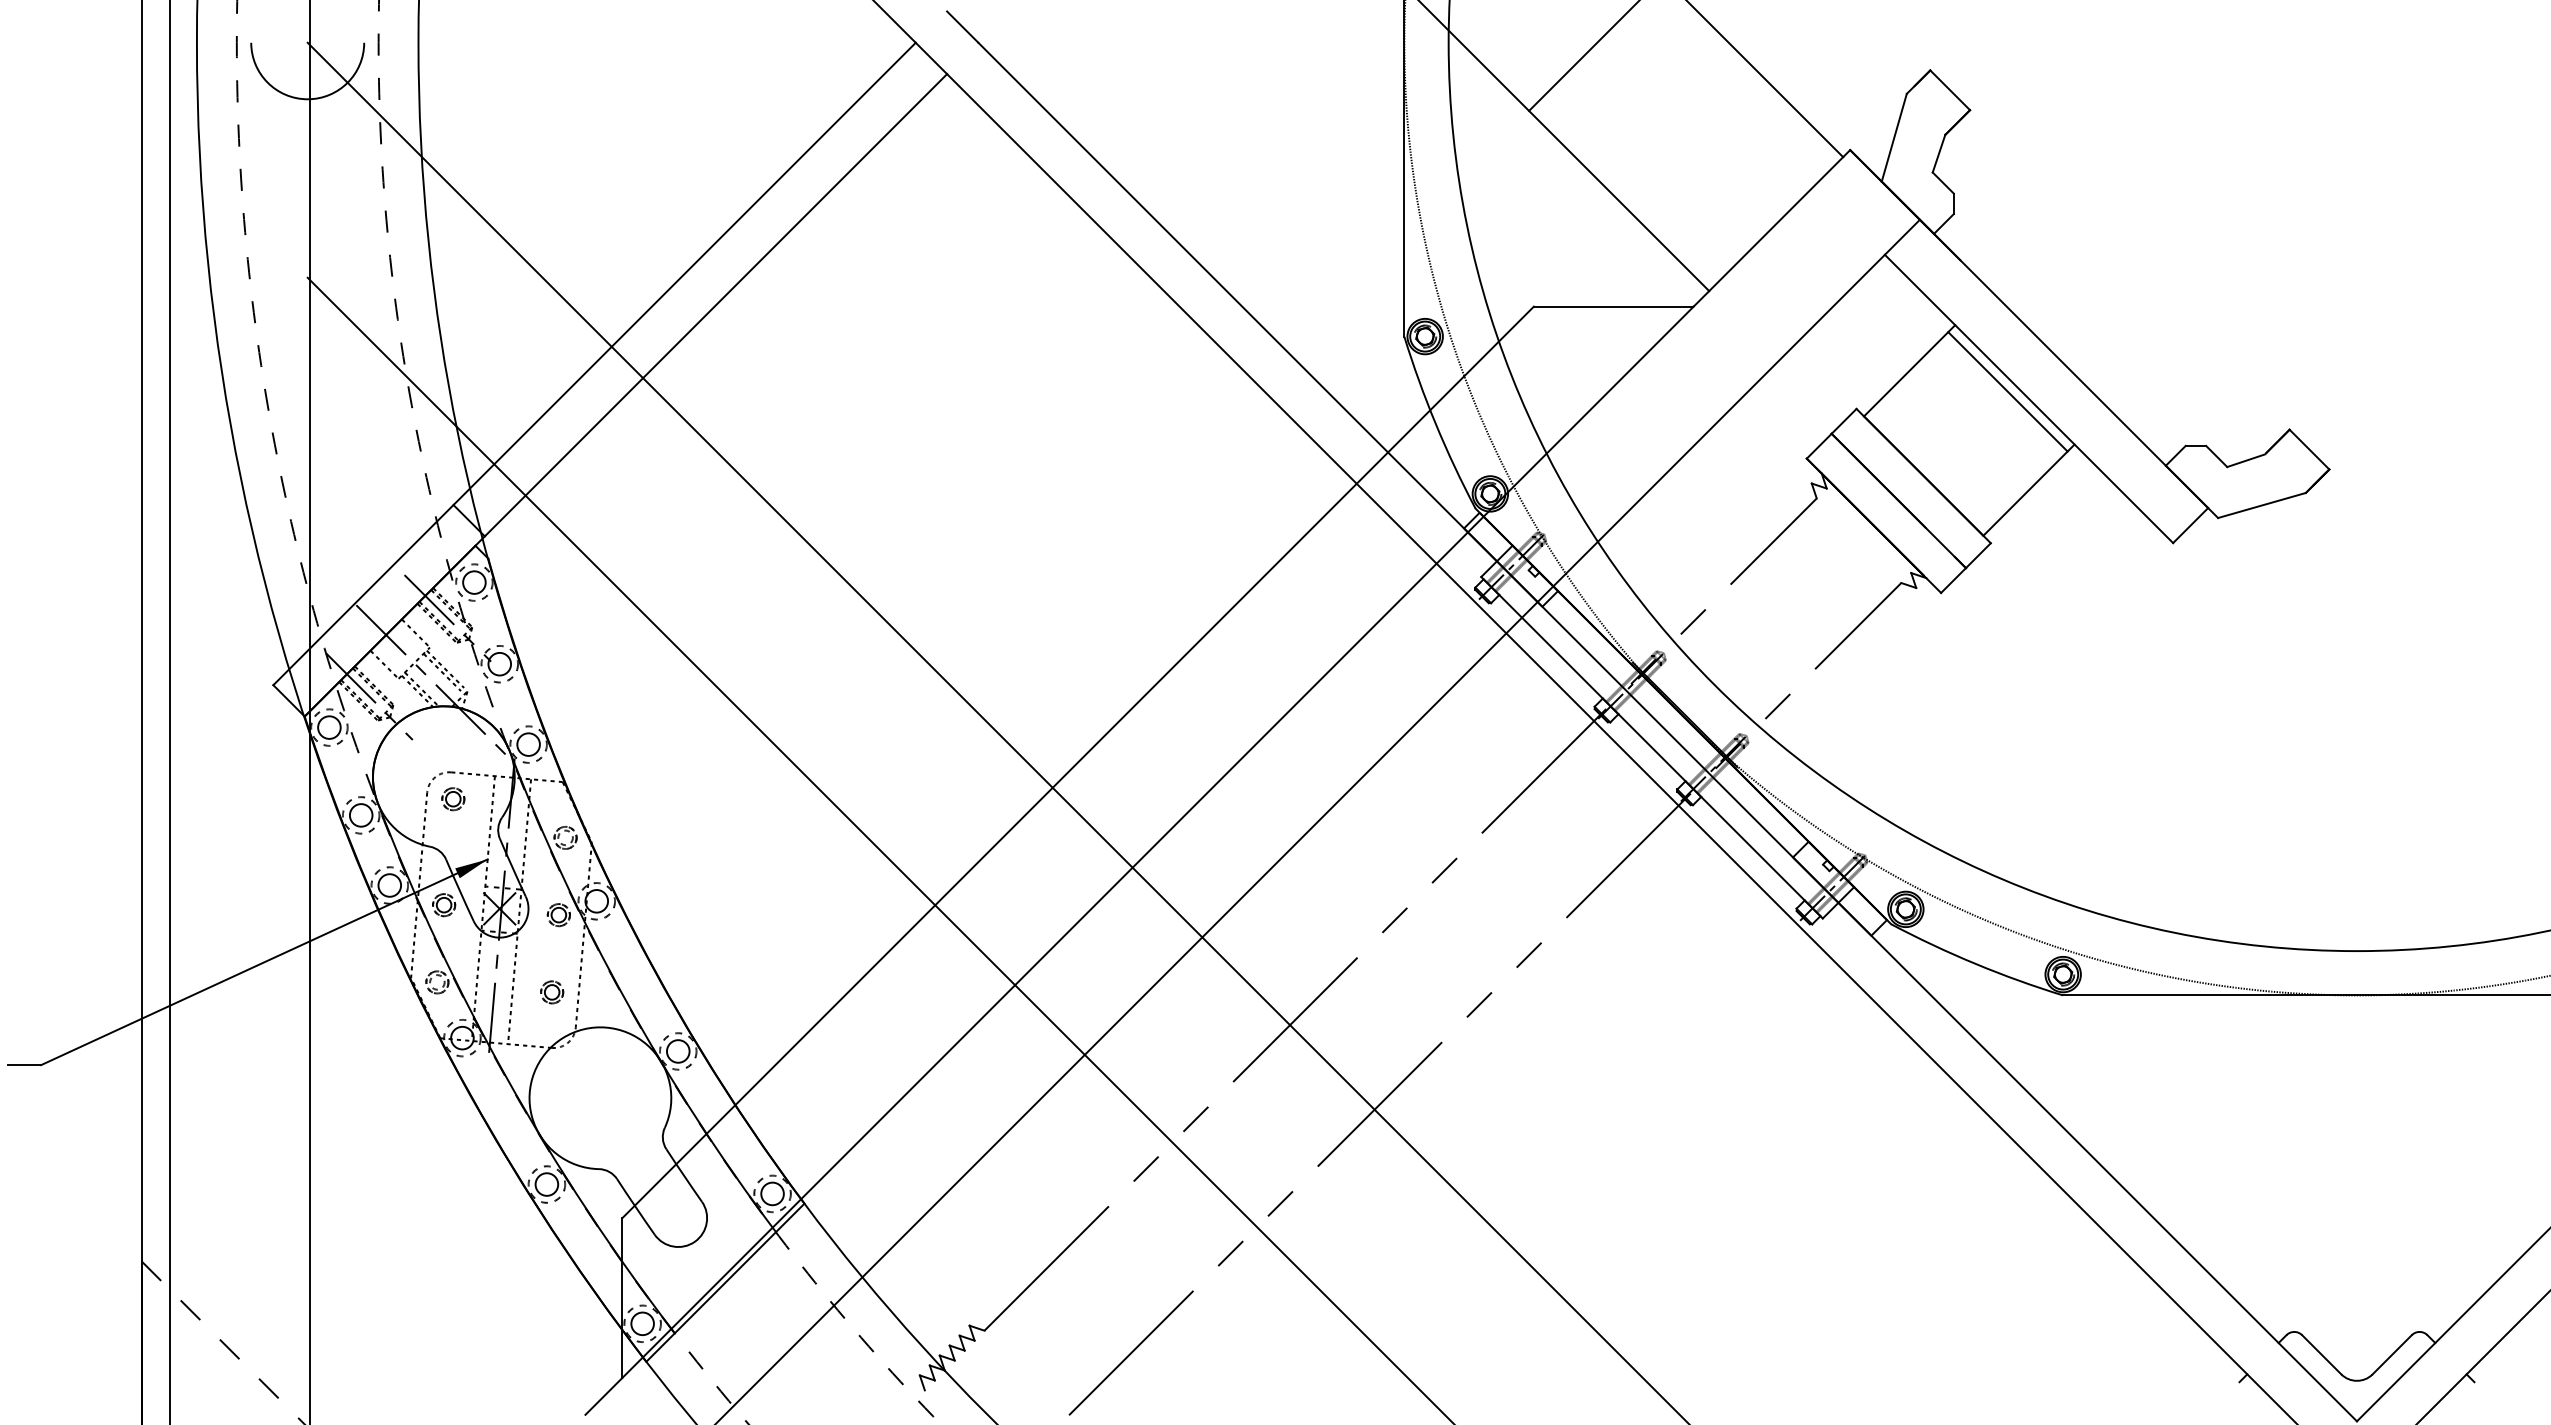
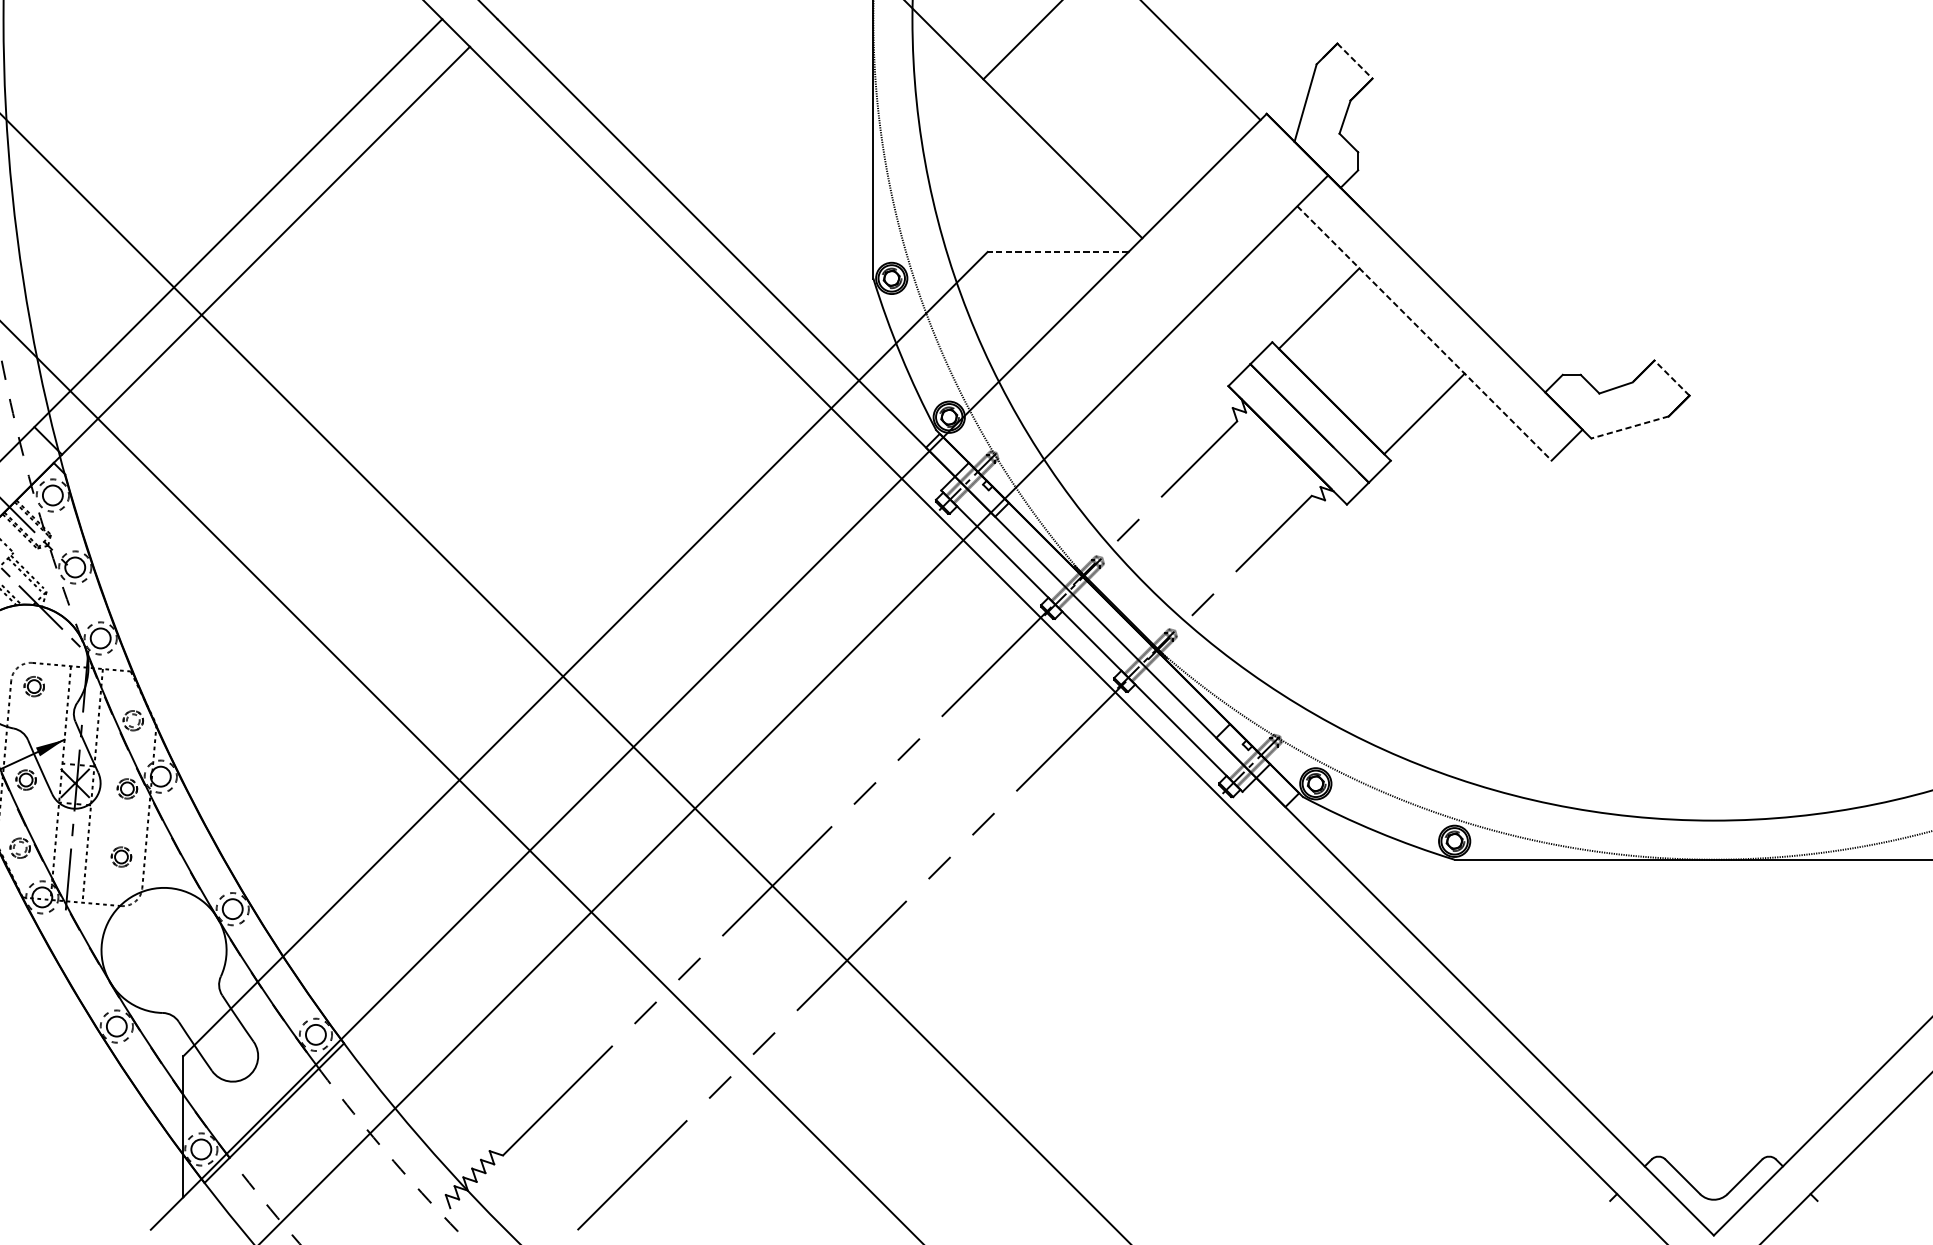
line: (1950, 90) -> (1355, 61), solid -> dashed
line: (1613, 306) -> (1057, 251), solid -> dashed
line: (2007, 391) -> (1405, 326), removed
line: (2029, 398) -> (1424, 333), solid -> dashed
line: (2309, 449) -> (1671, 378), solid -> dashed
line: (2261, 505) -> (1629, 427), solid -> dashed

